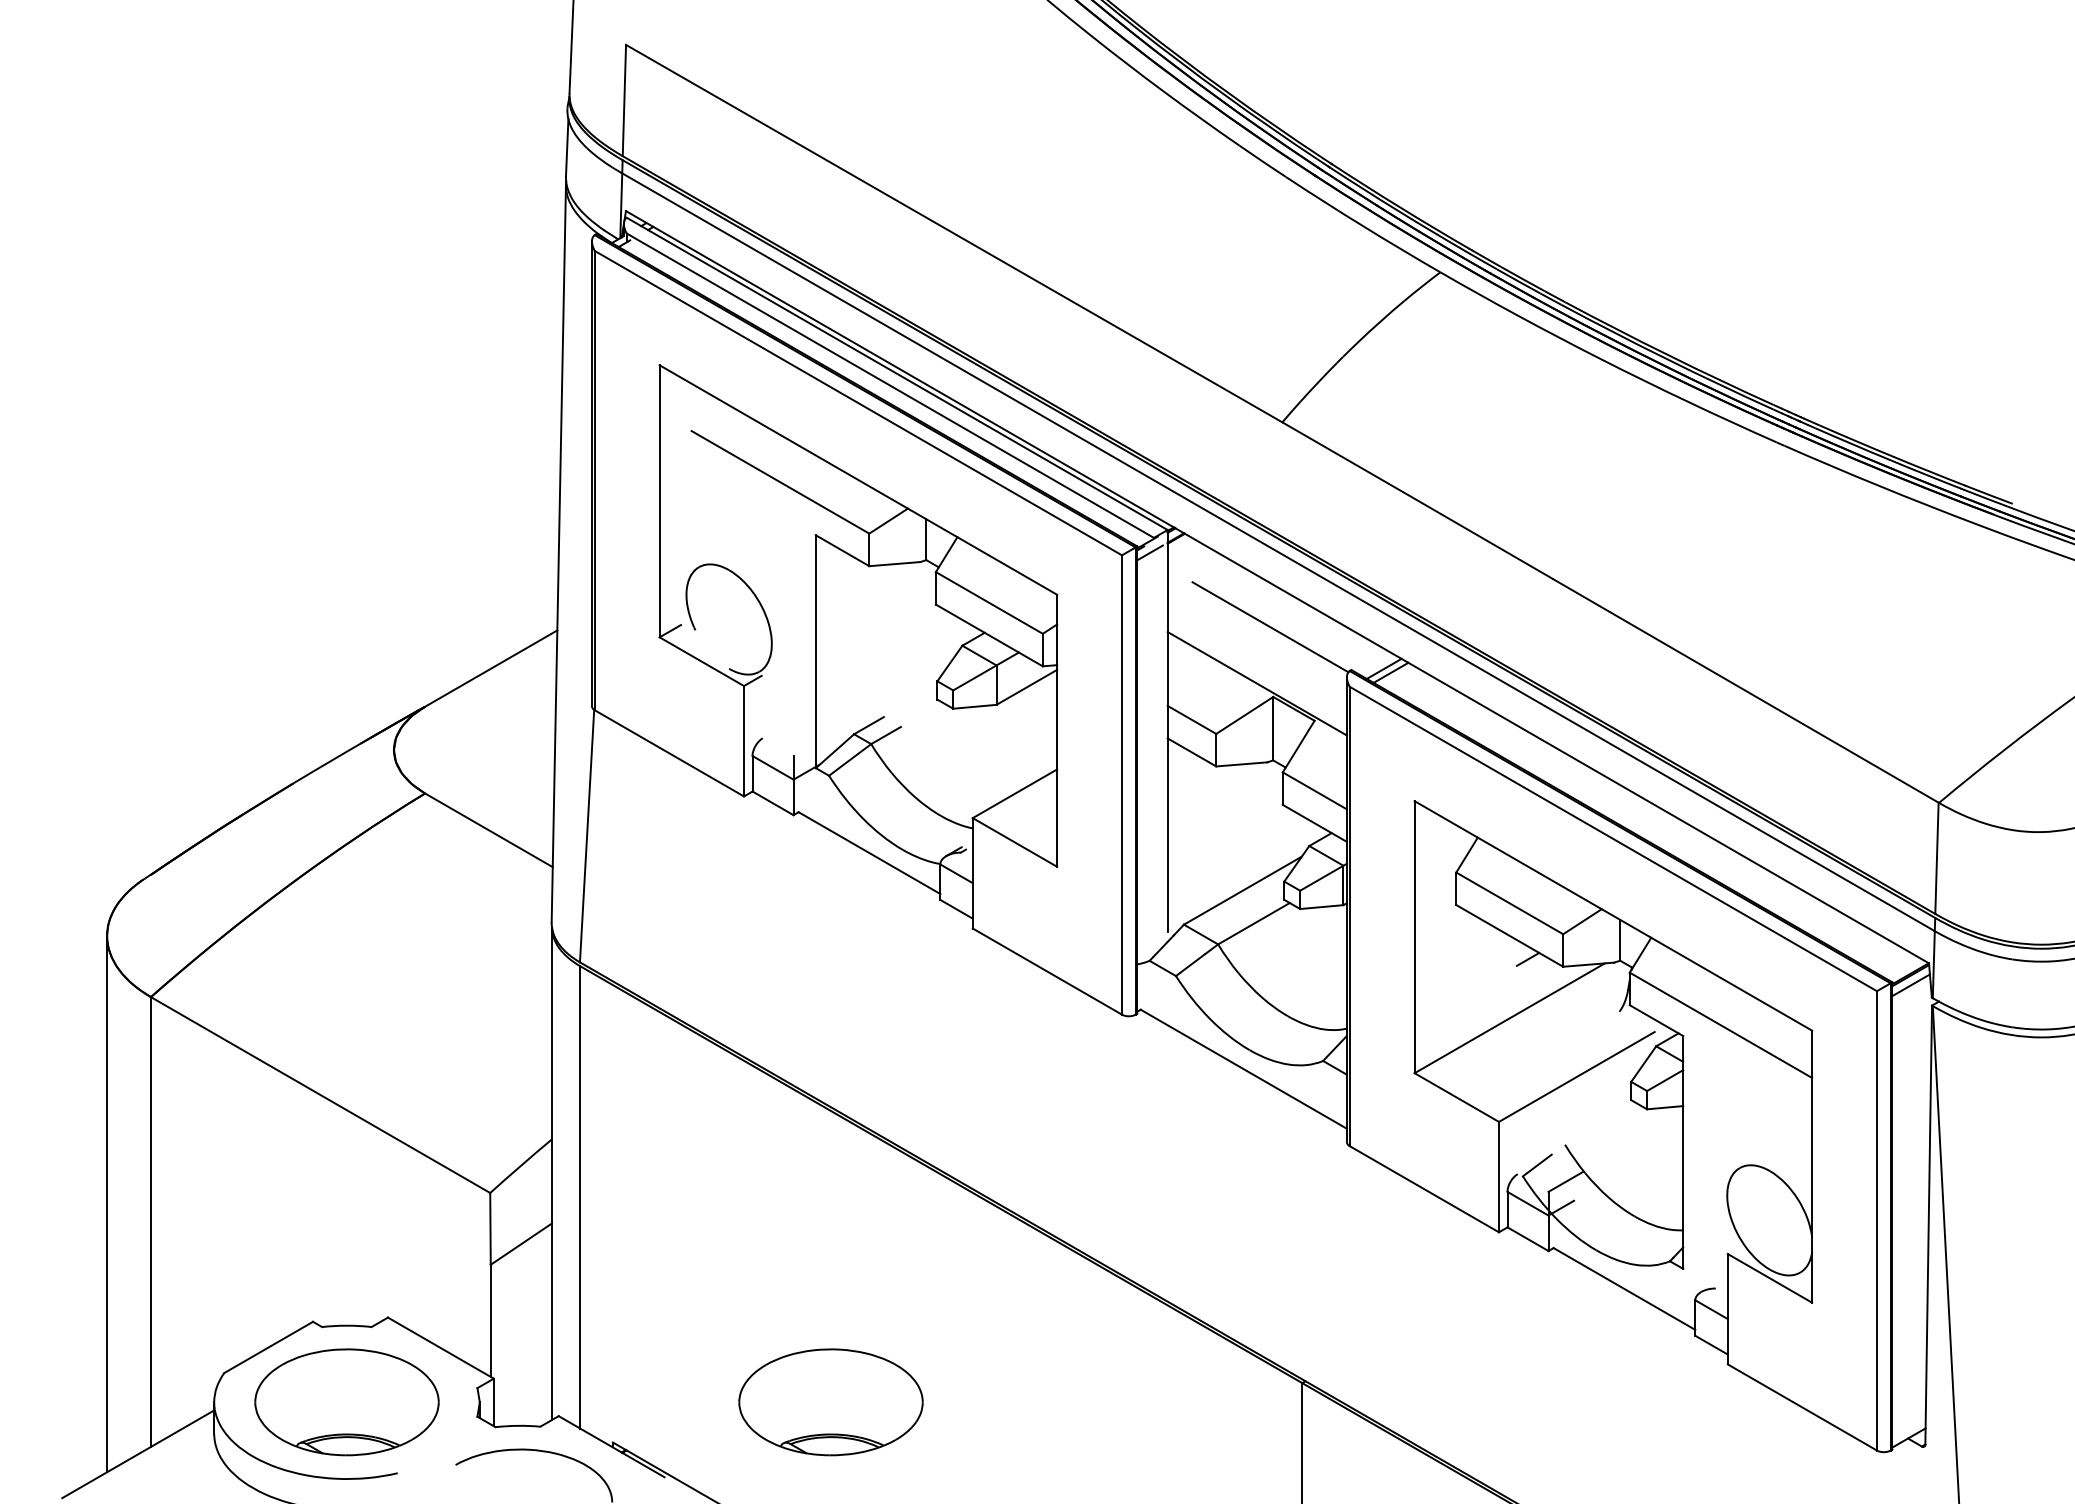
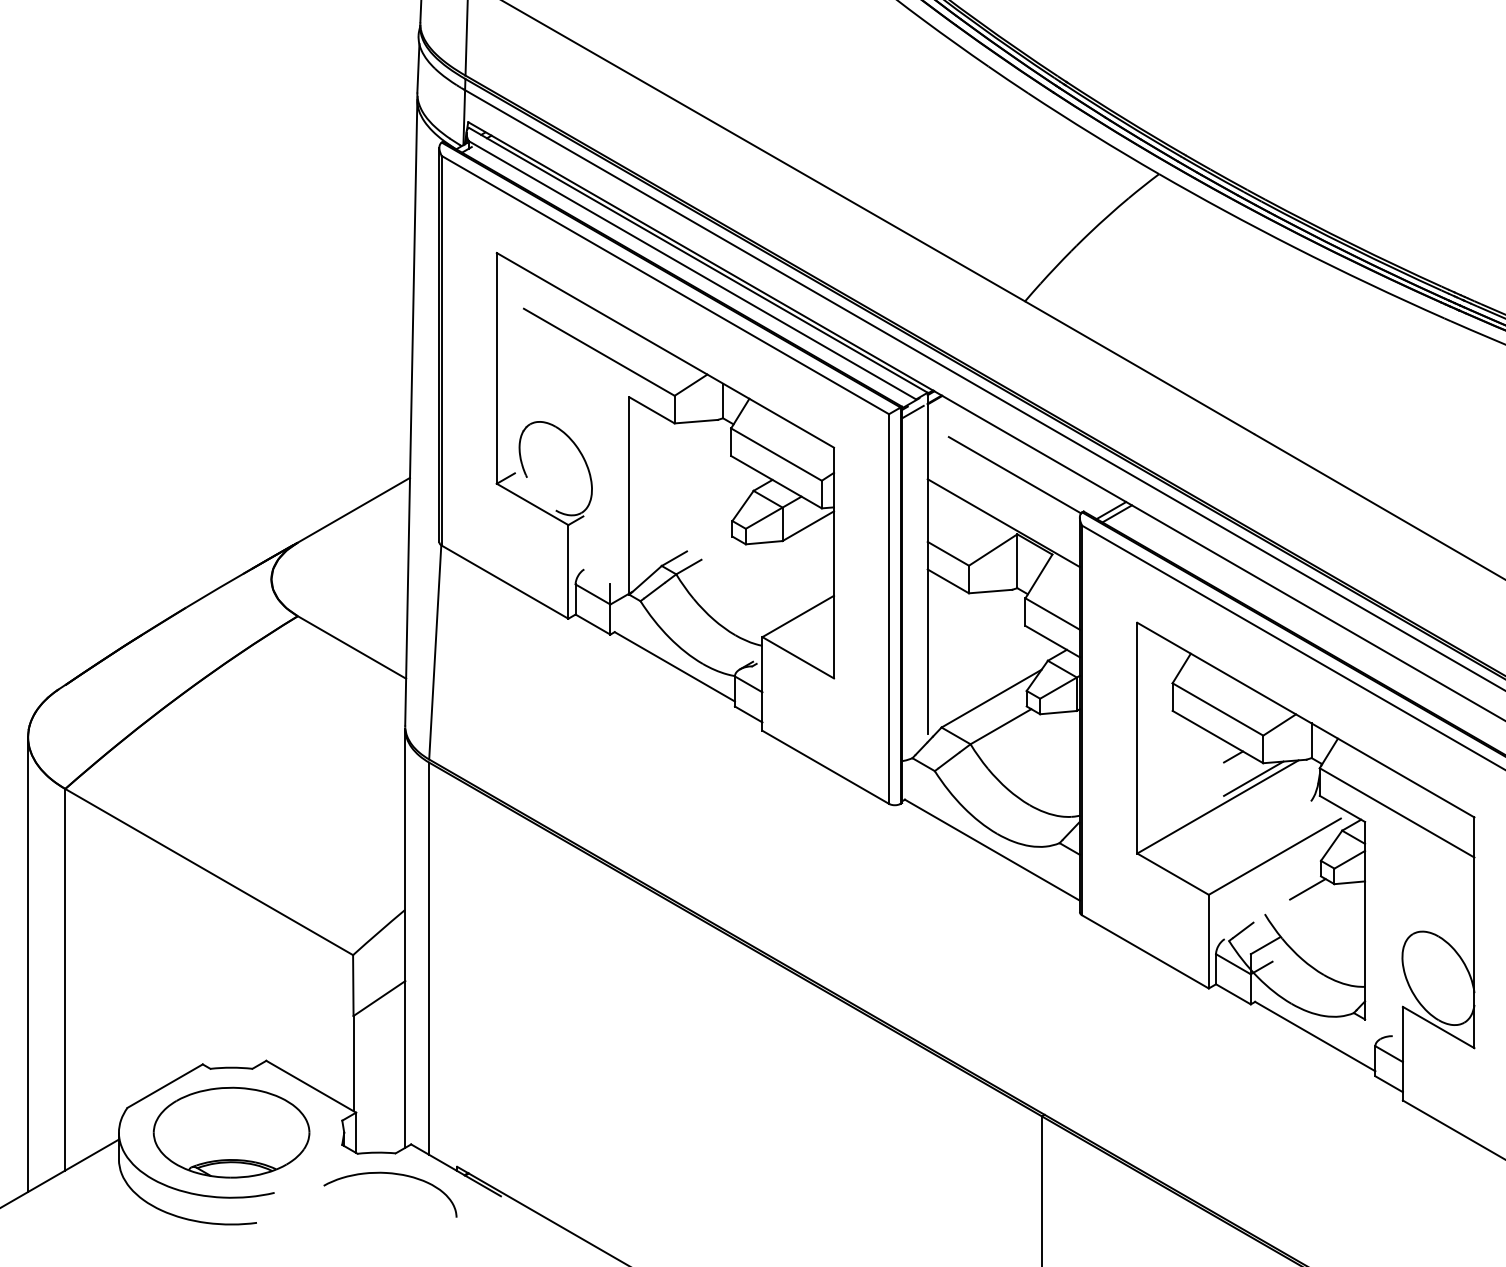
line: (1551, 984) -> (1253, 778), added
line: (1615, 1115) -> (1307, 889), added
part: (830, 1402) -> (641, 1132), removed

